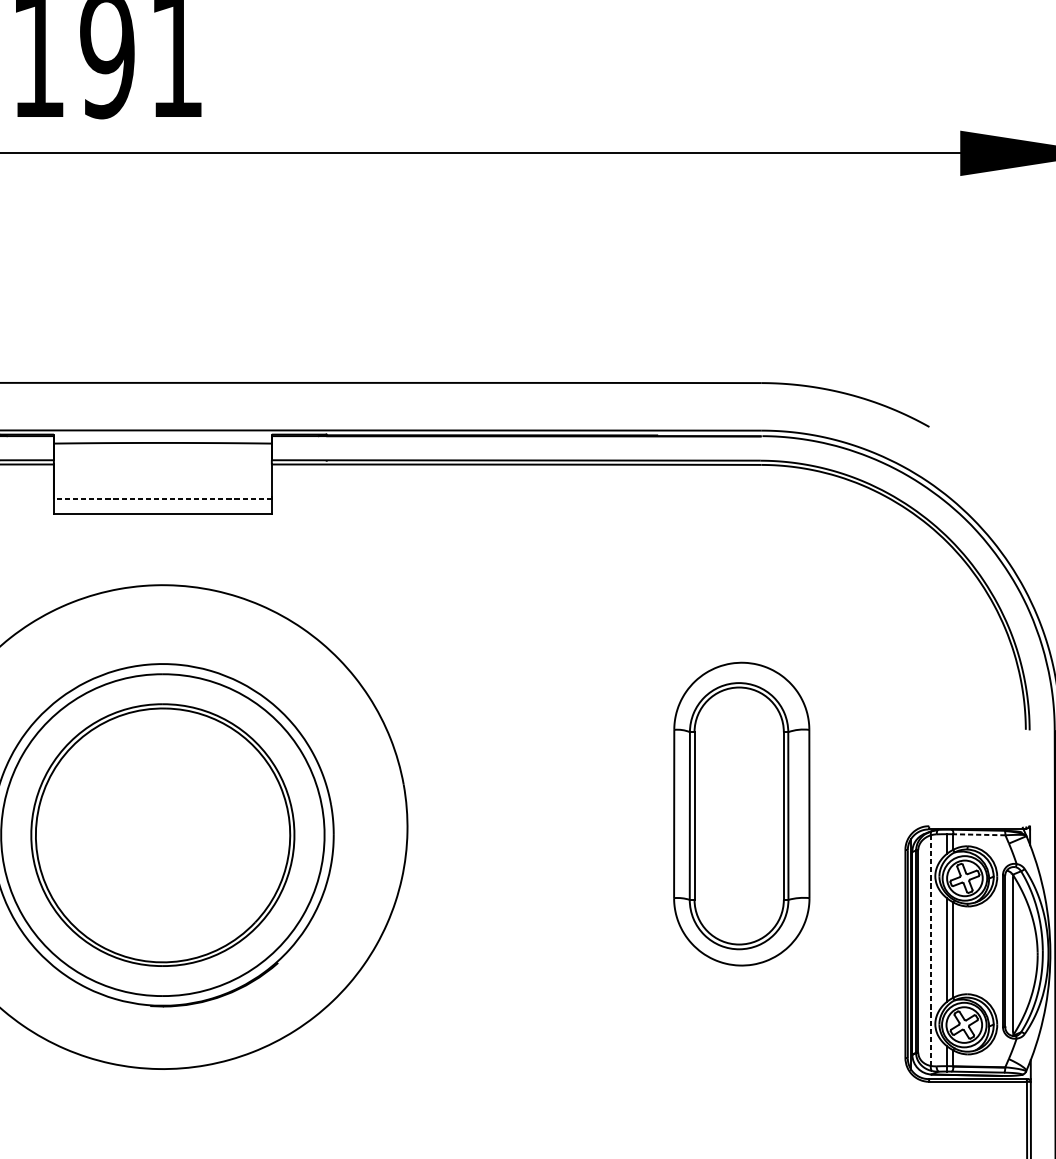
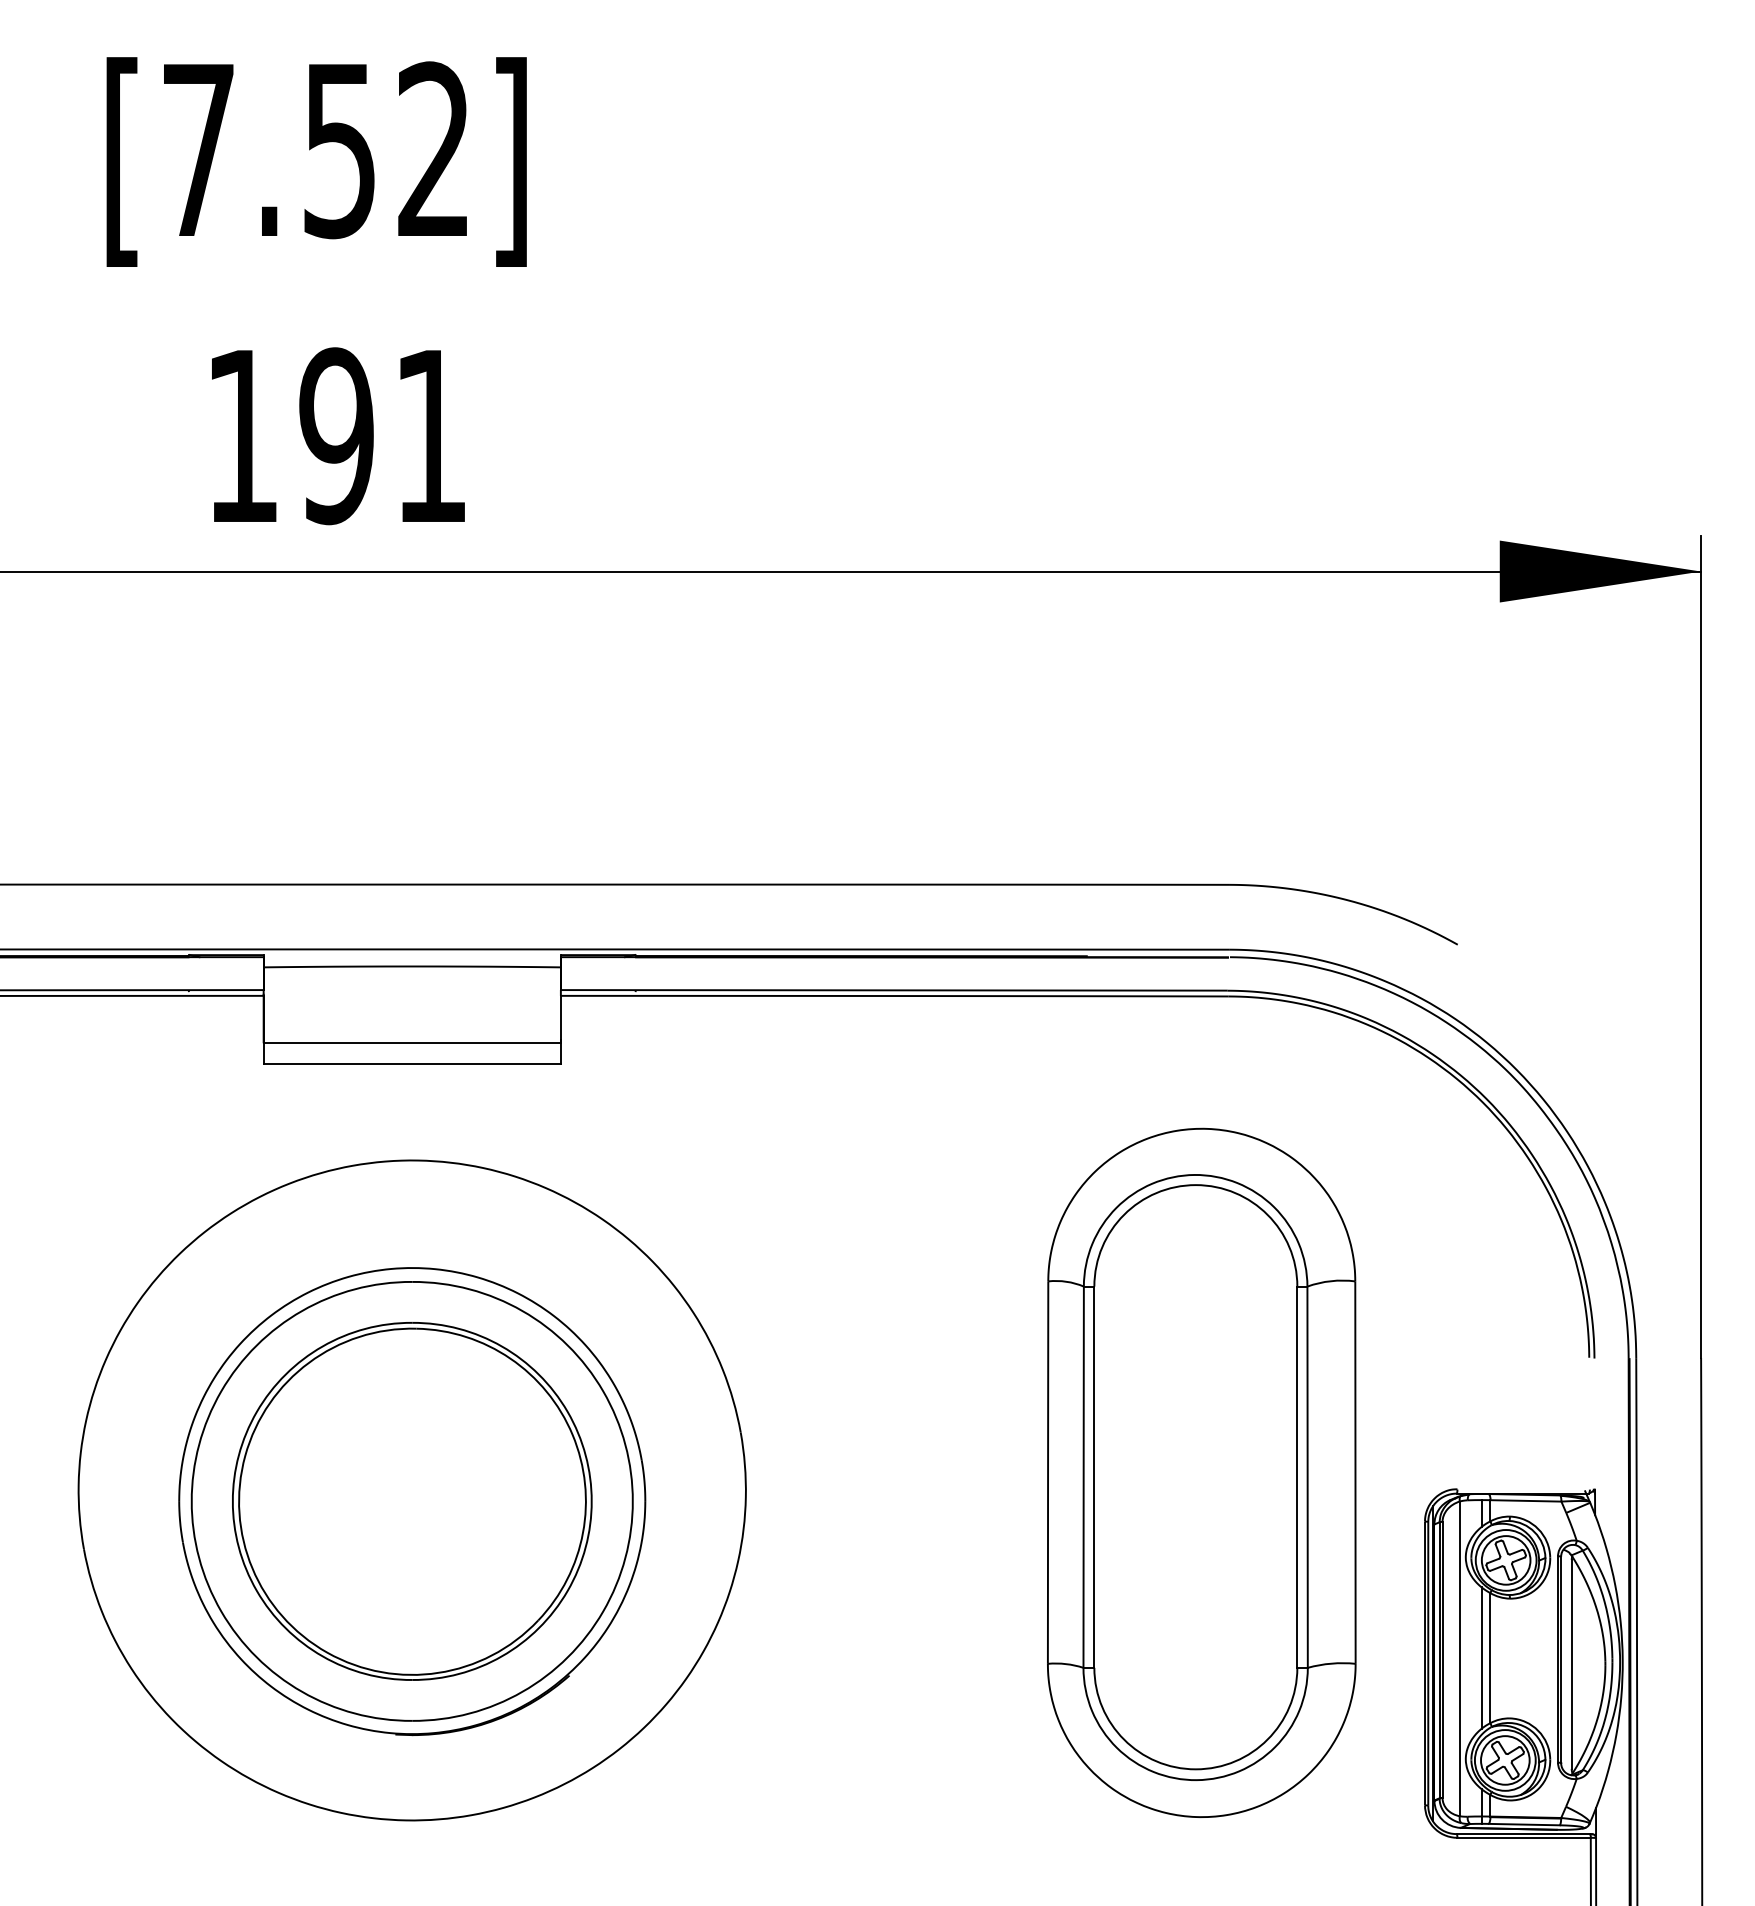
line: (163, 499) -> (412, 1043), dashed -> solid
part: (741, 813) -> (1201, 1472), size x1.67
line: (979, 834) -> (1525, 1500), dashed -> solid
line: (930, 950) -> (1459, 1658), dashed -> solid

